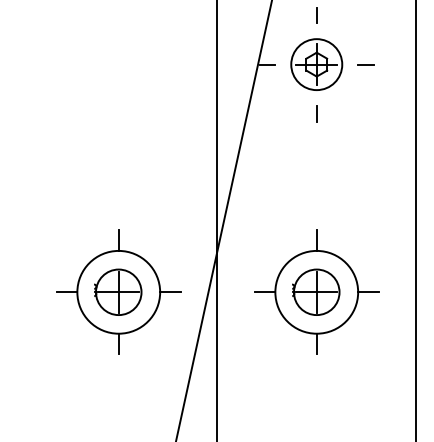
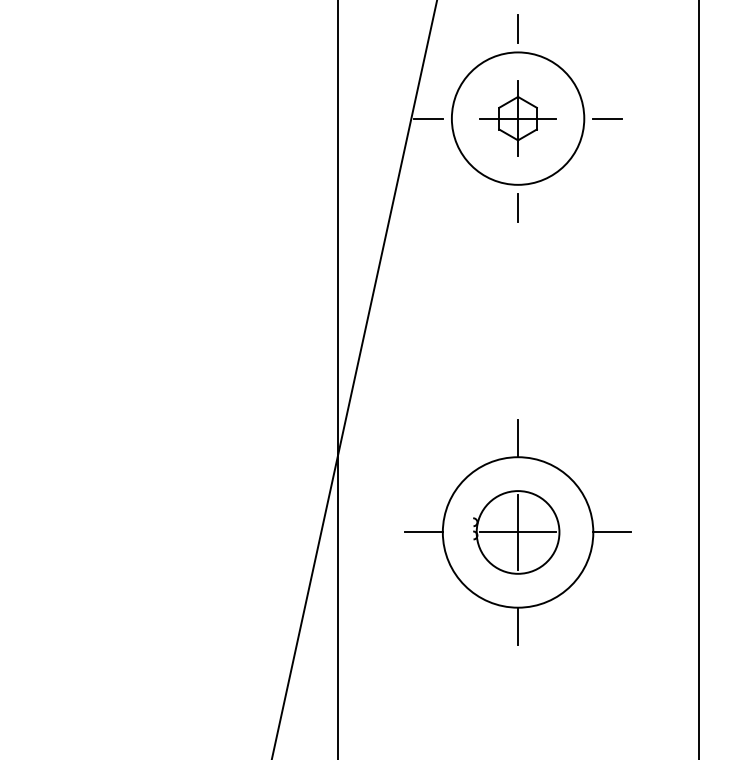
circle: (316, 64) -> (517, 118), size x1.43
part: (118, 291) -> (157, 530), removed

